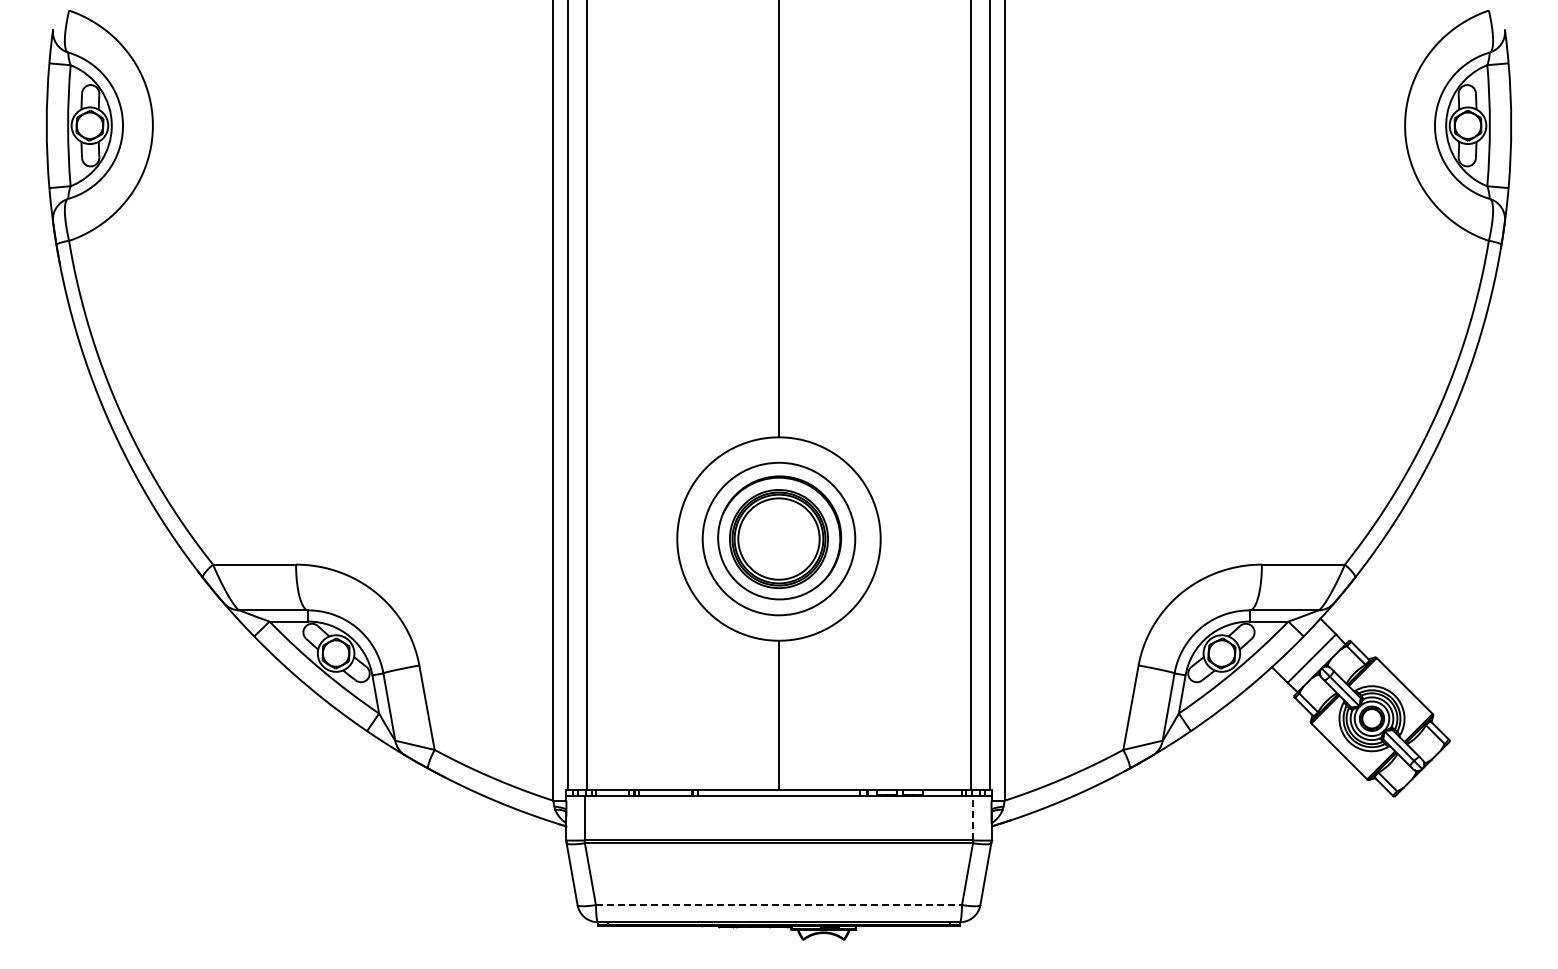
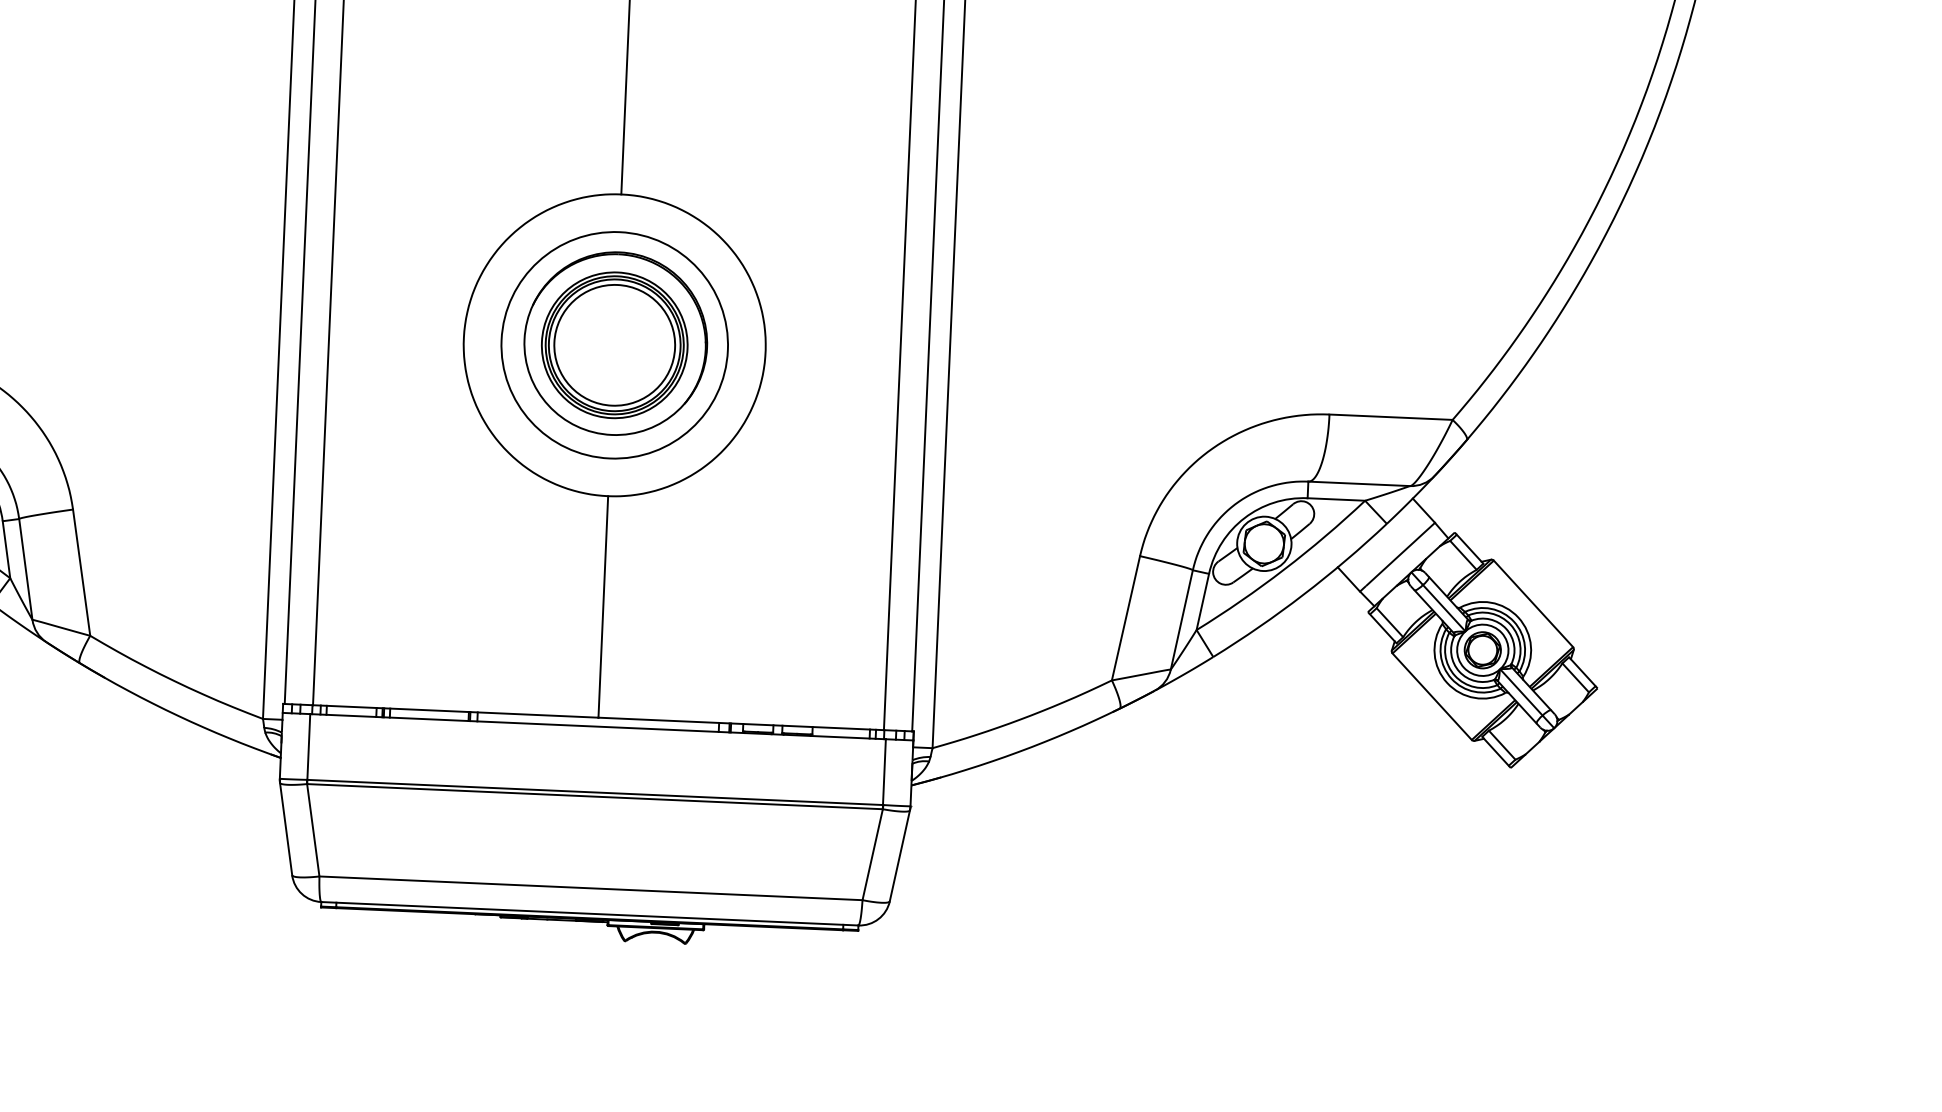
line: (972, 817) -> (883, 770), dashed -> solid
line: (779, 905) -> (591, 888), dashed -> solid

